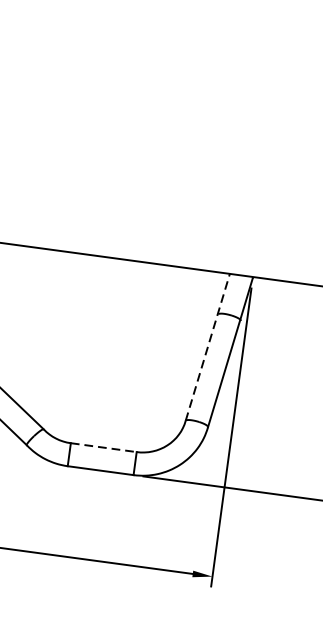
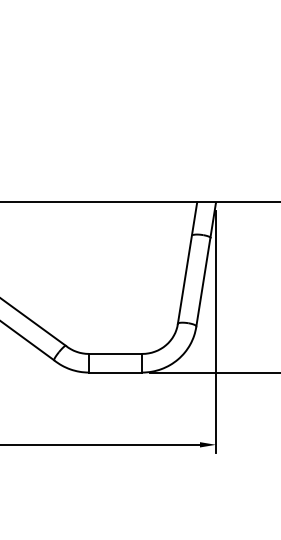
line: (207, 346) -> (187, 262), dashed -> solid
line: (103, 447) -> (115, 353), dashed -> solid

